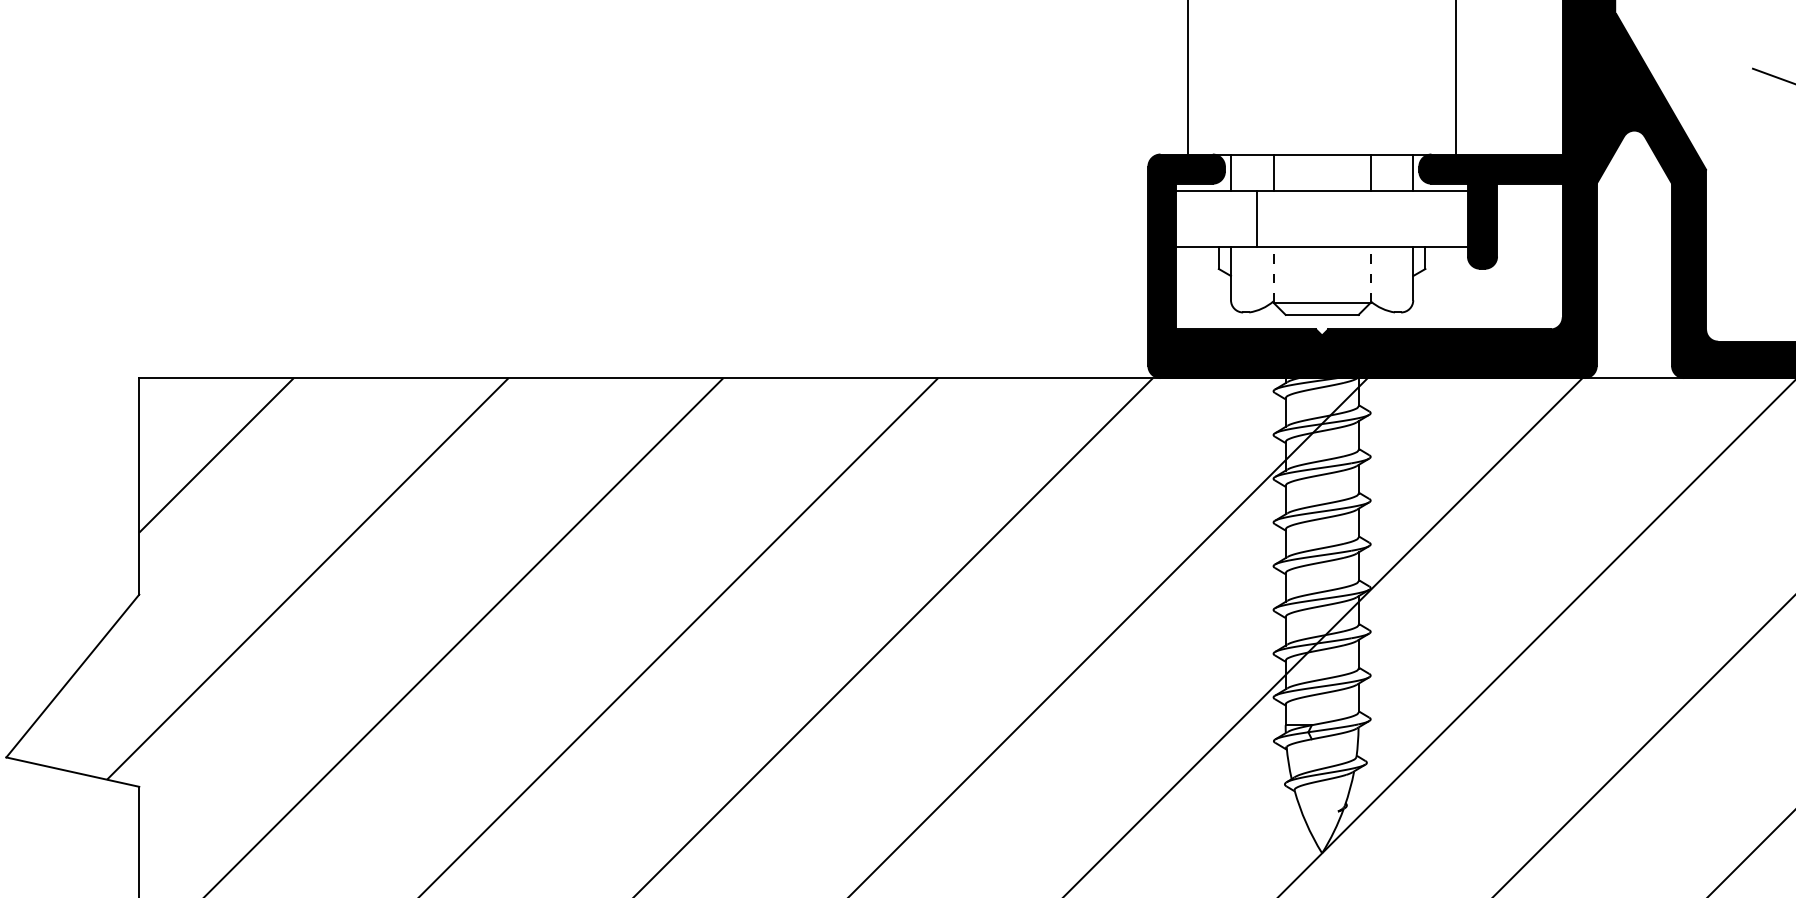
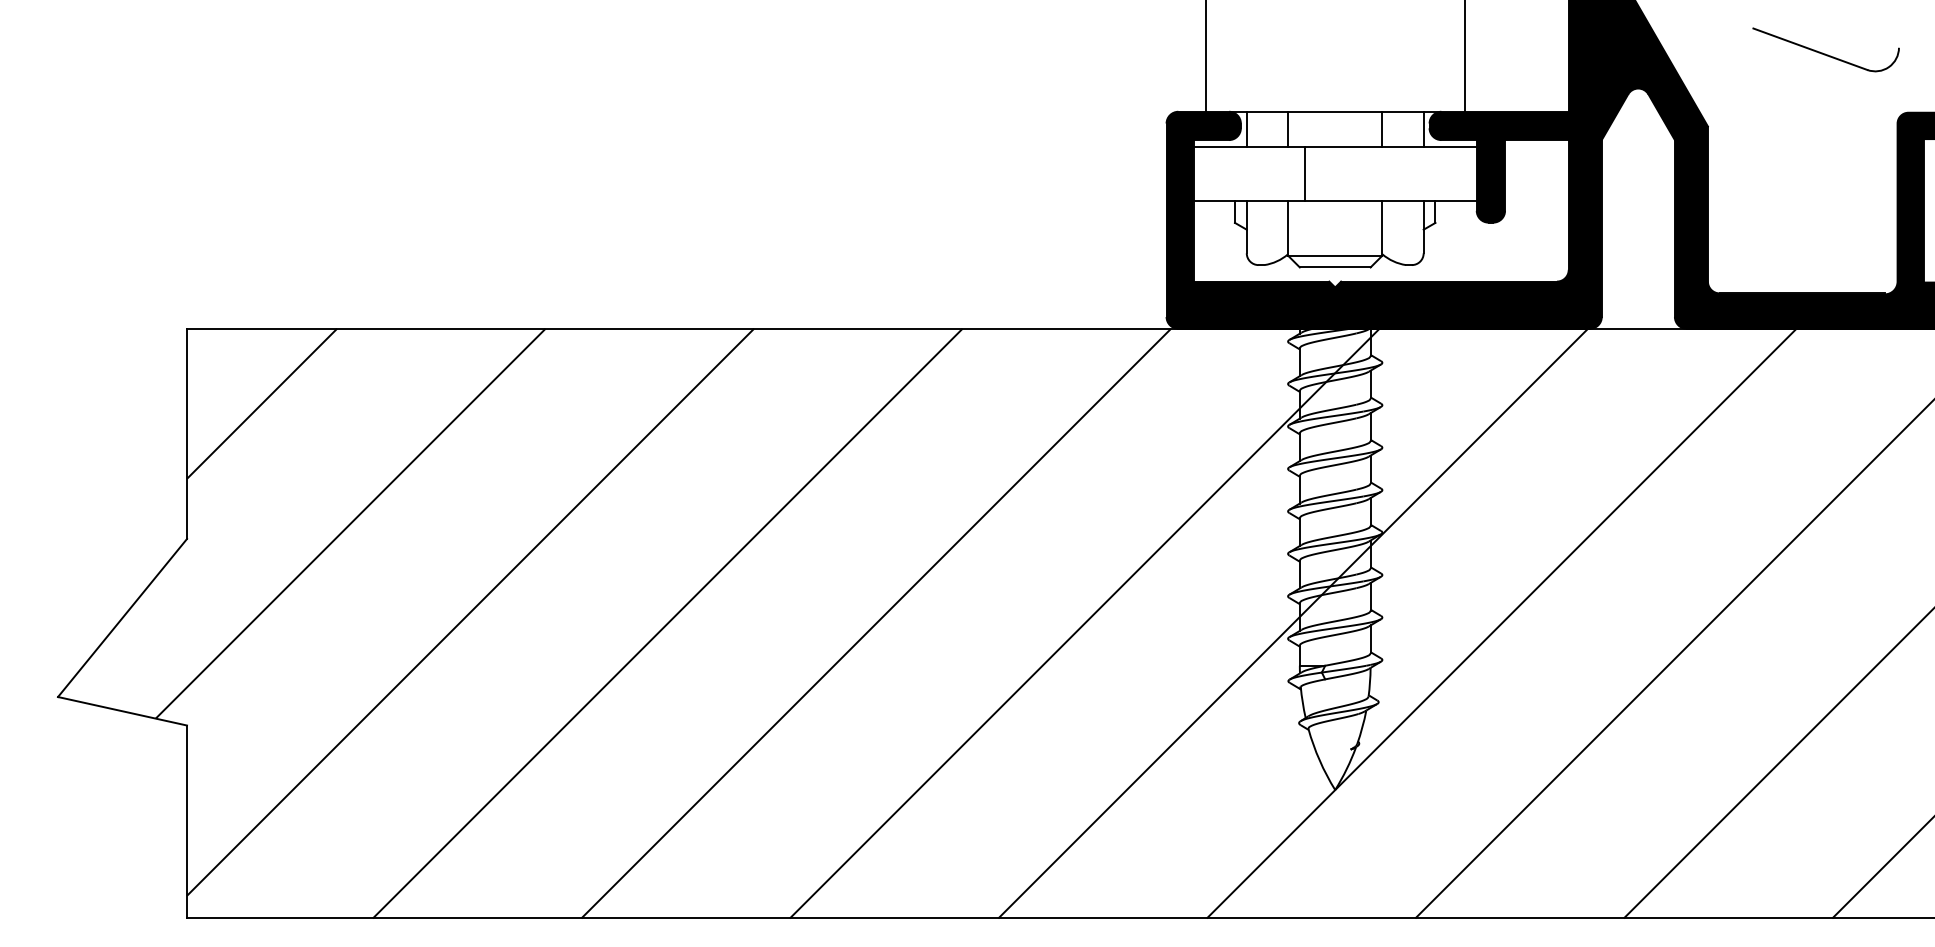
line: (1257, 219) -> (1305, 174), moved
line: (1273, 274) -> (1288, 228), dashed -> solid
line: (1370, 274) -> (1382, 228), dashed -> solid

